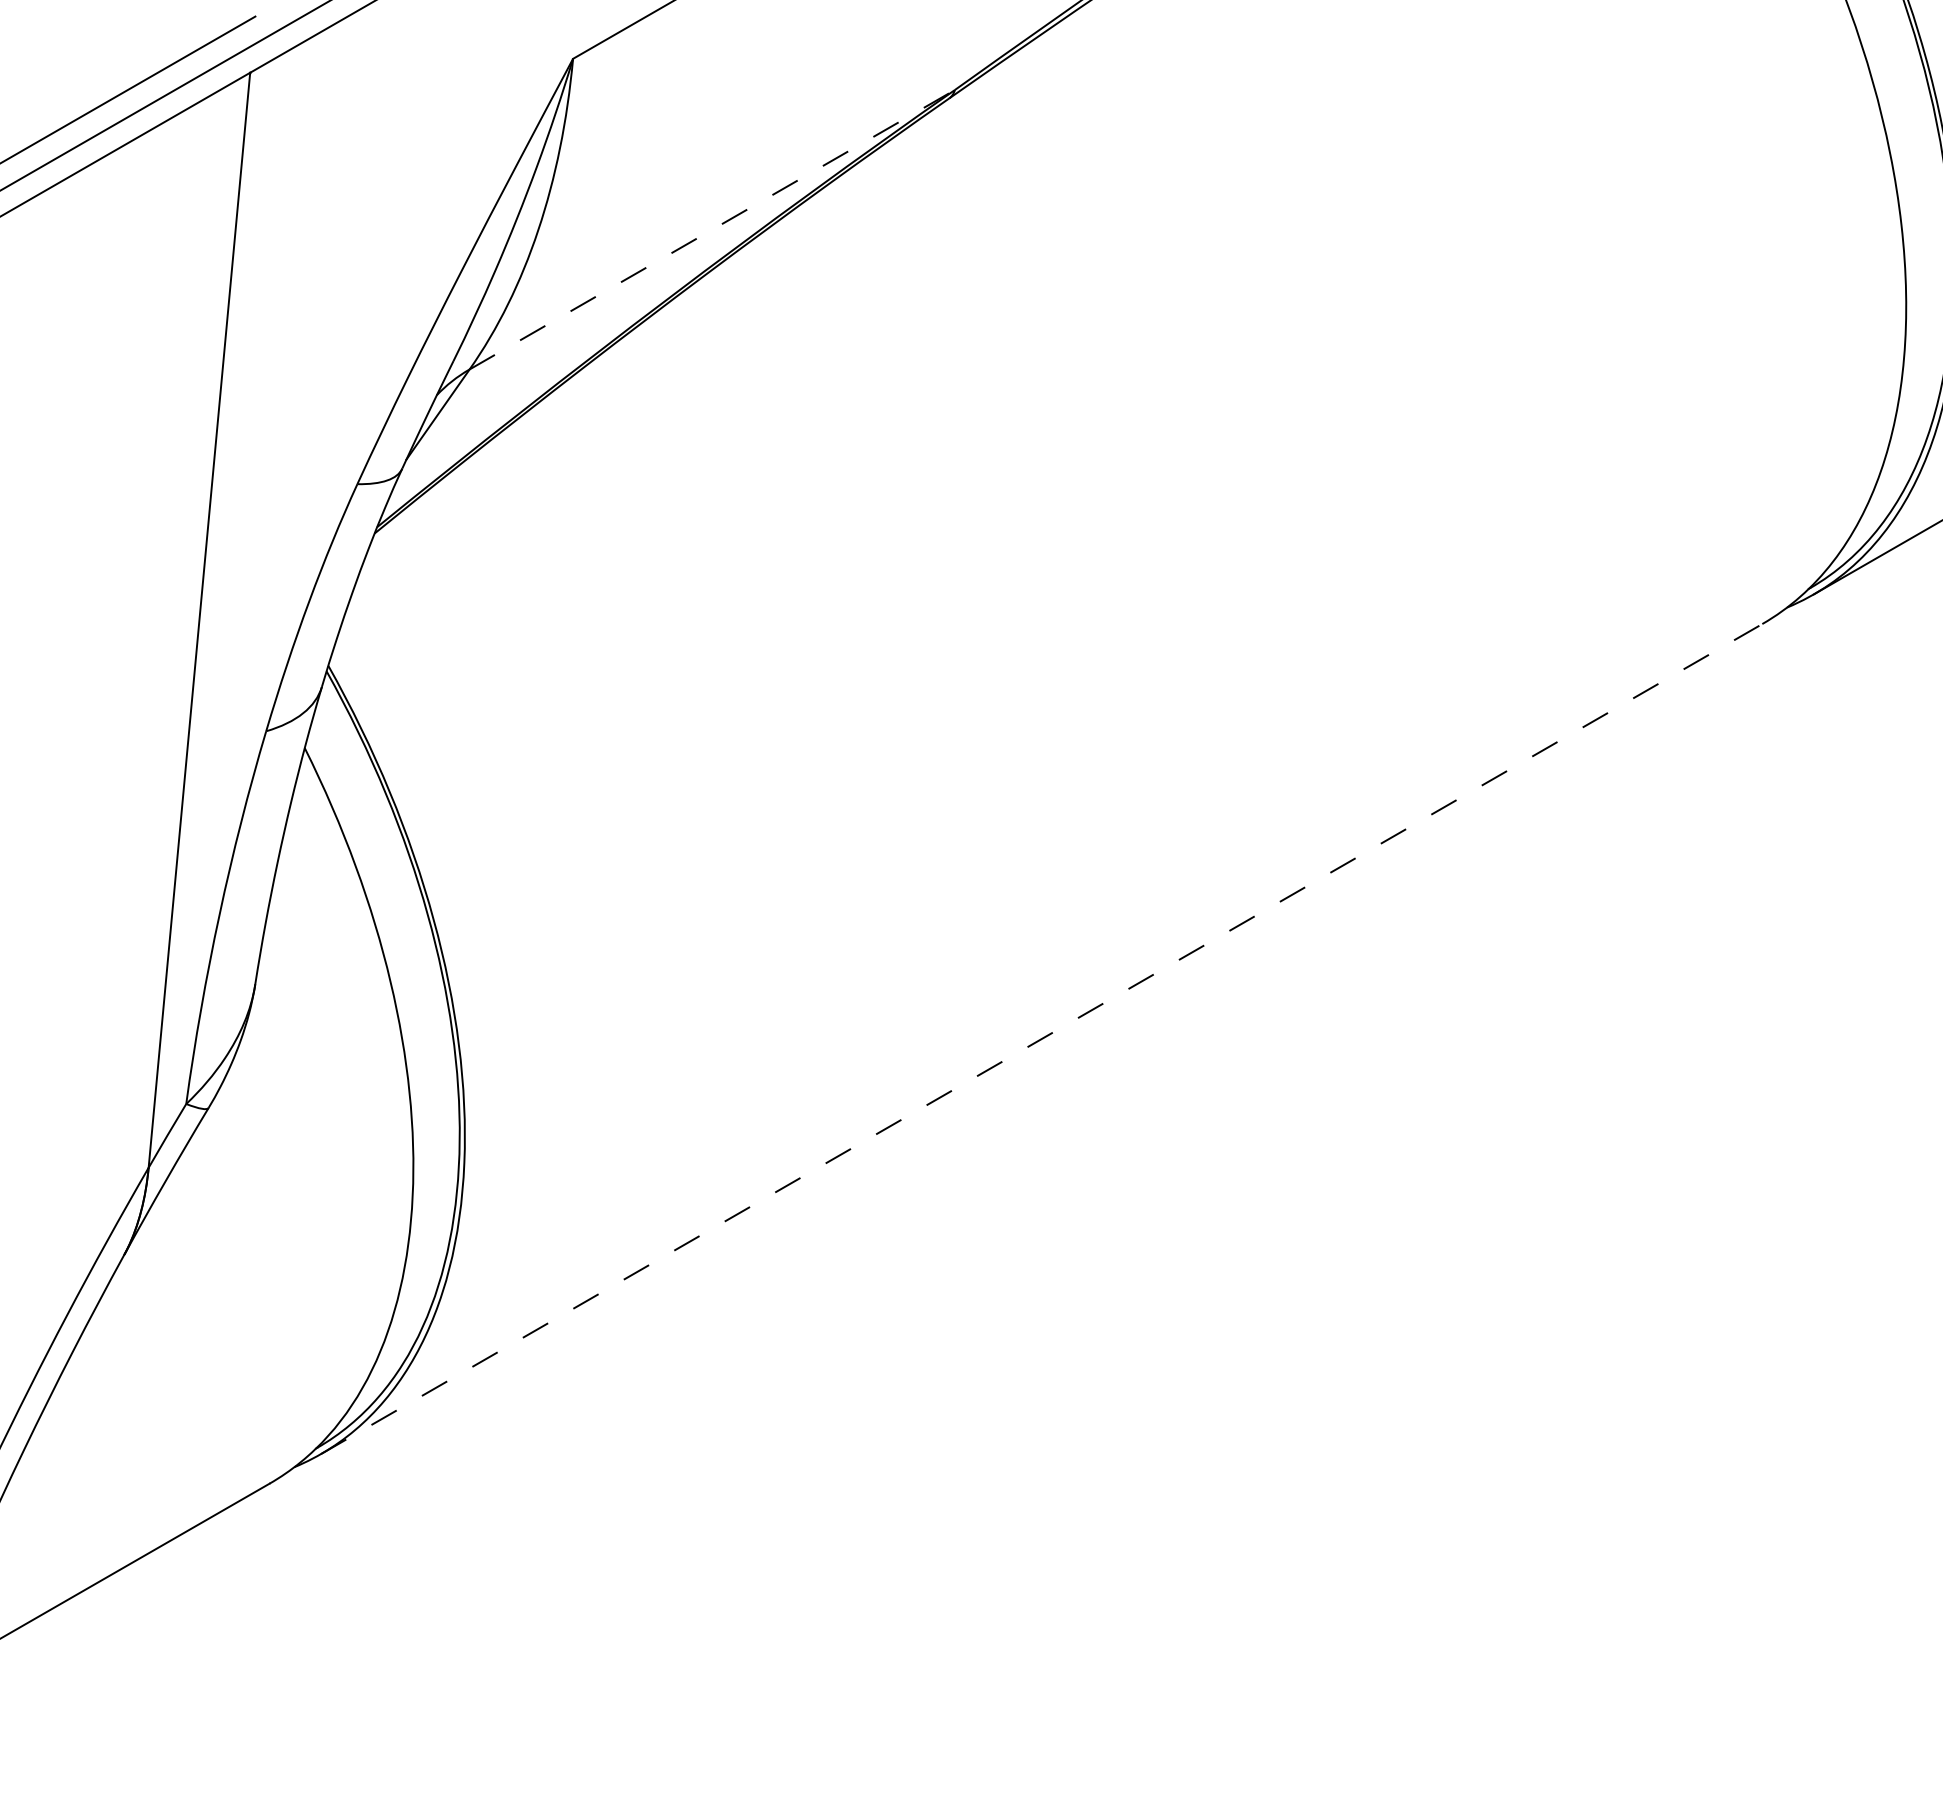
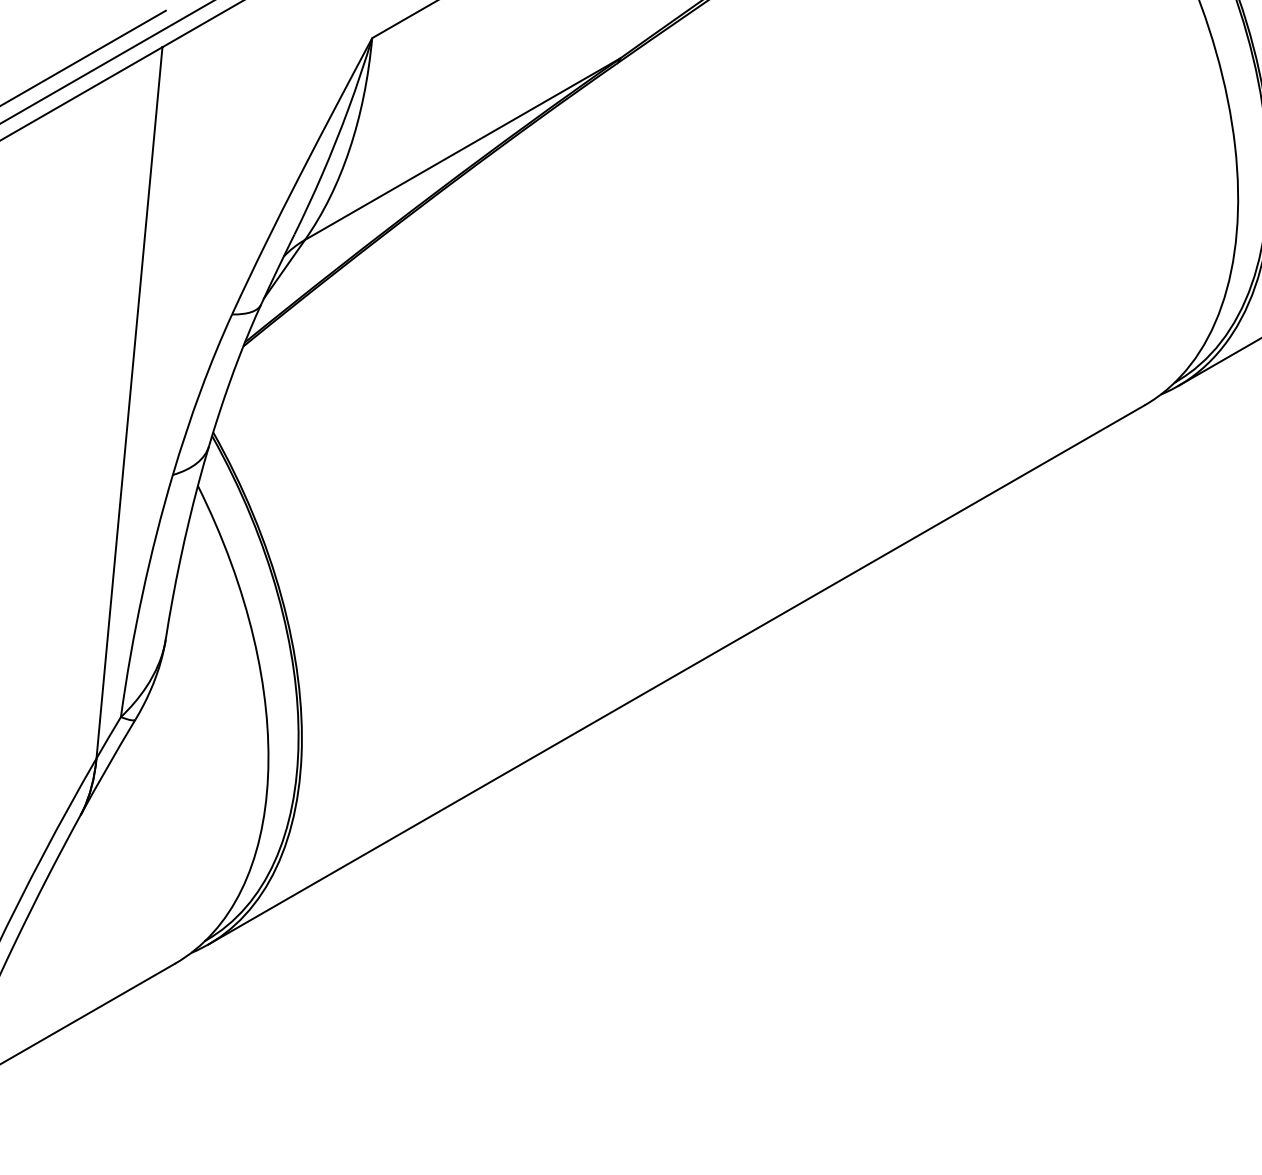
line: (712, 230) -> (462, 149), dashed -> solid
line: (1043, 1038) -> (677, 674), dashed -> solid

